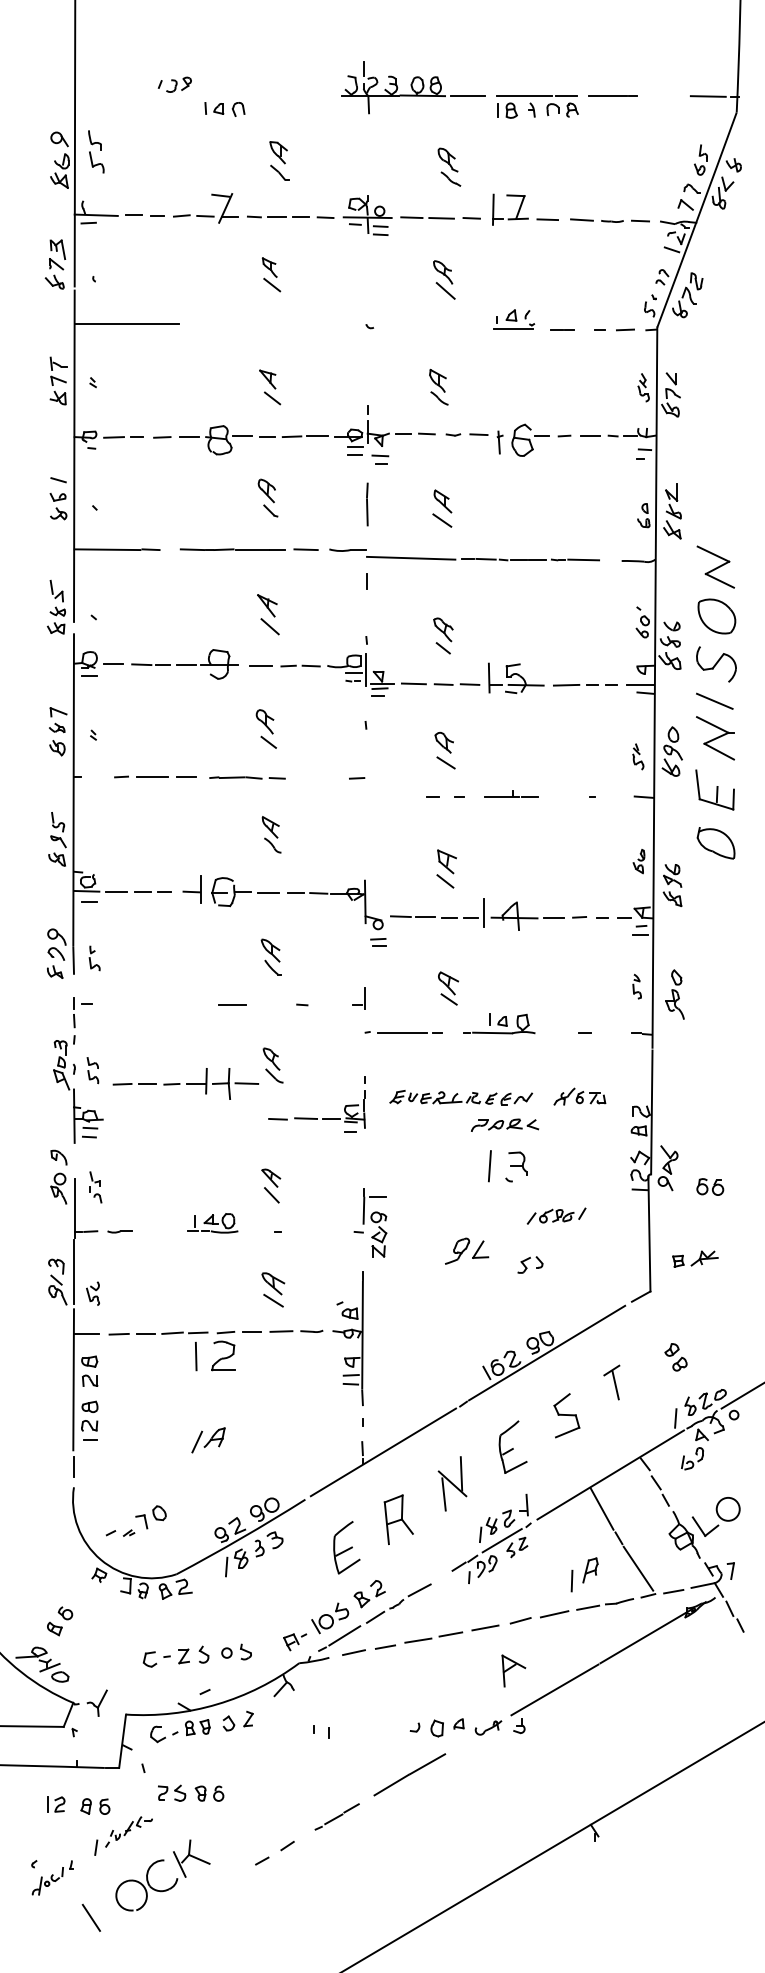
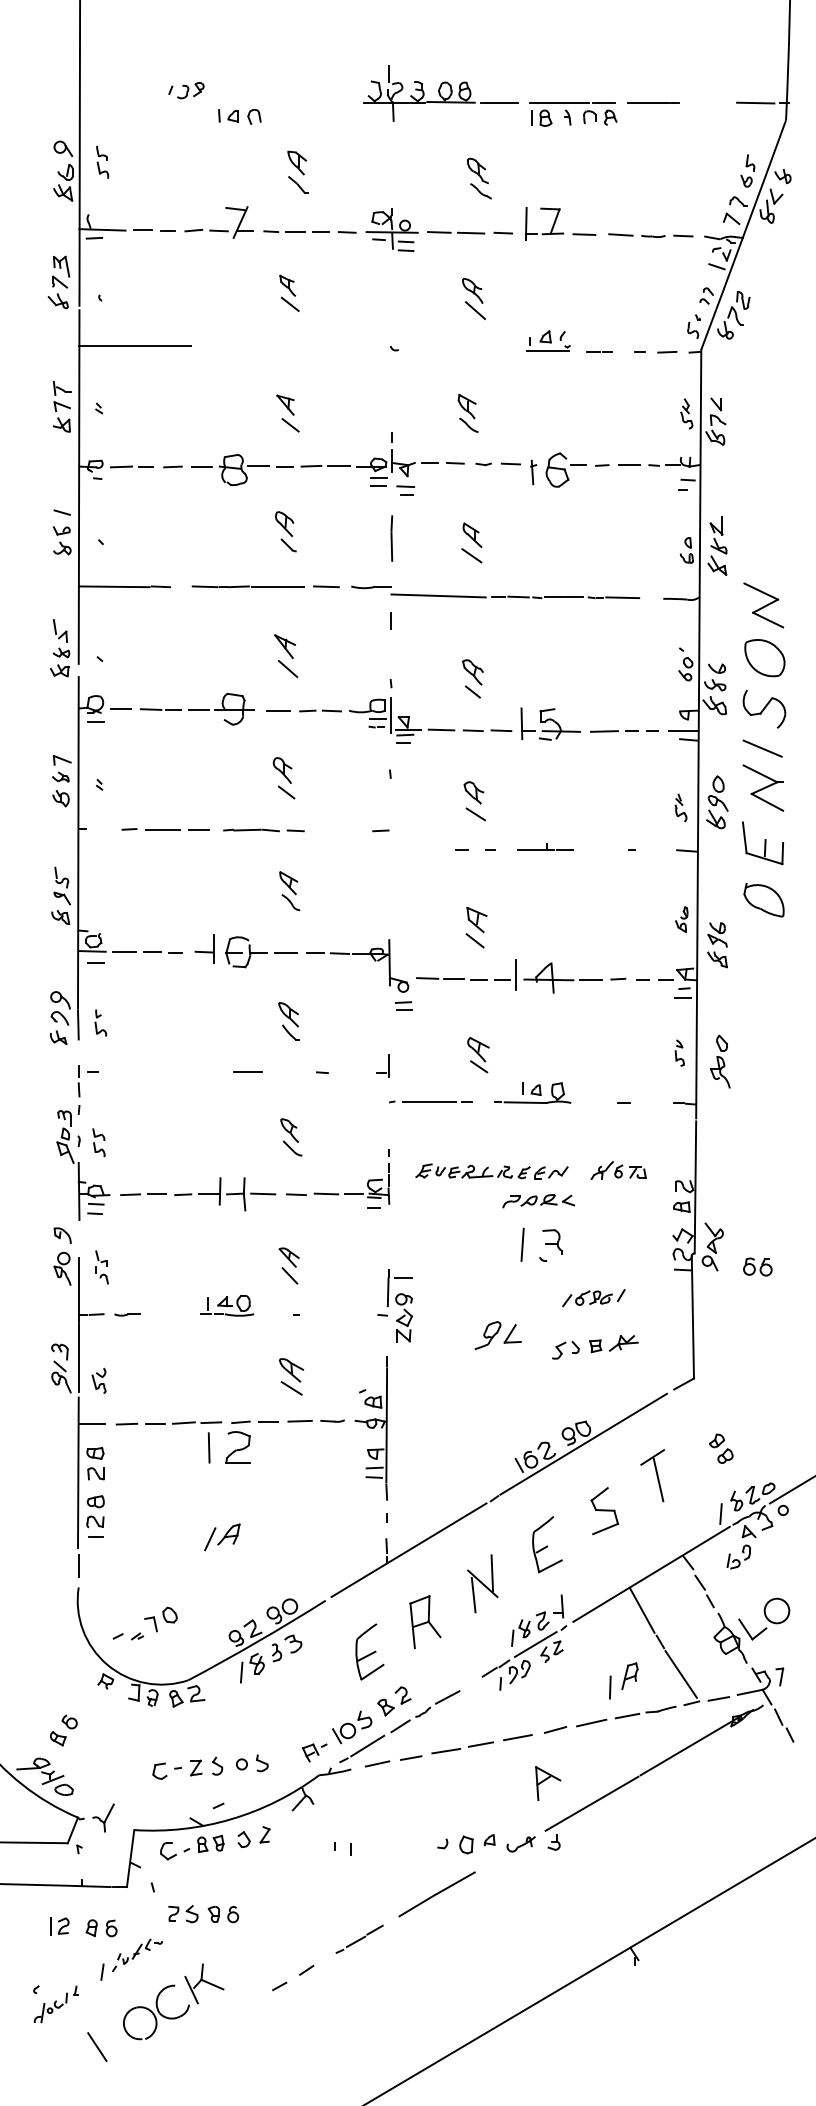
part: (96, 151) -> (102, 161), size x0.71
part: (185, 1083) -> (197, 1193), moved
part: (695, 1258) -> (613, 1343), moved
part: (611, 1382) -> (652, 1475), size x1.43

